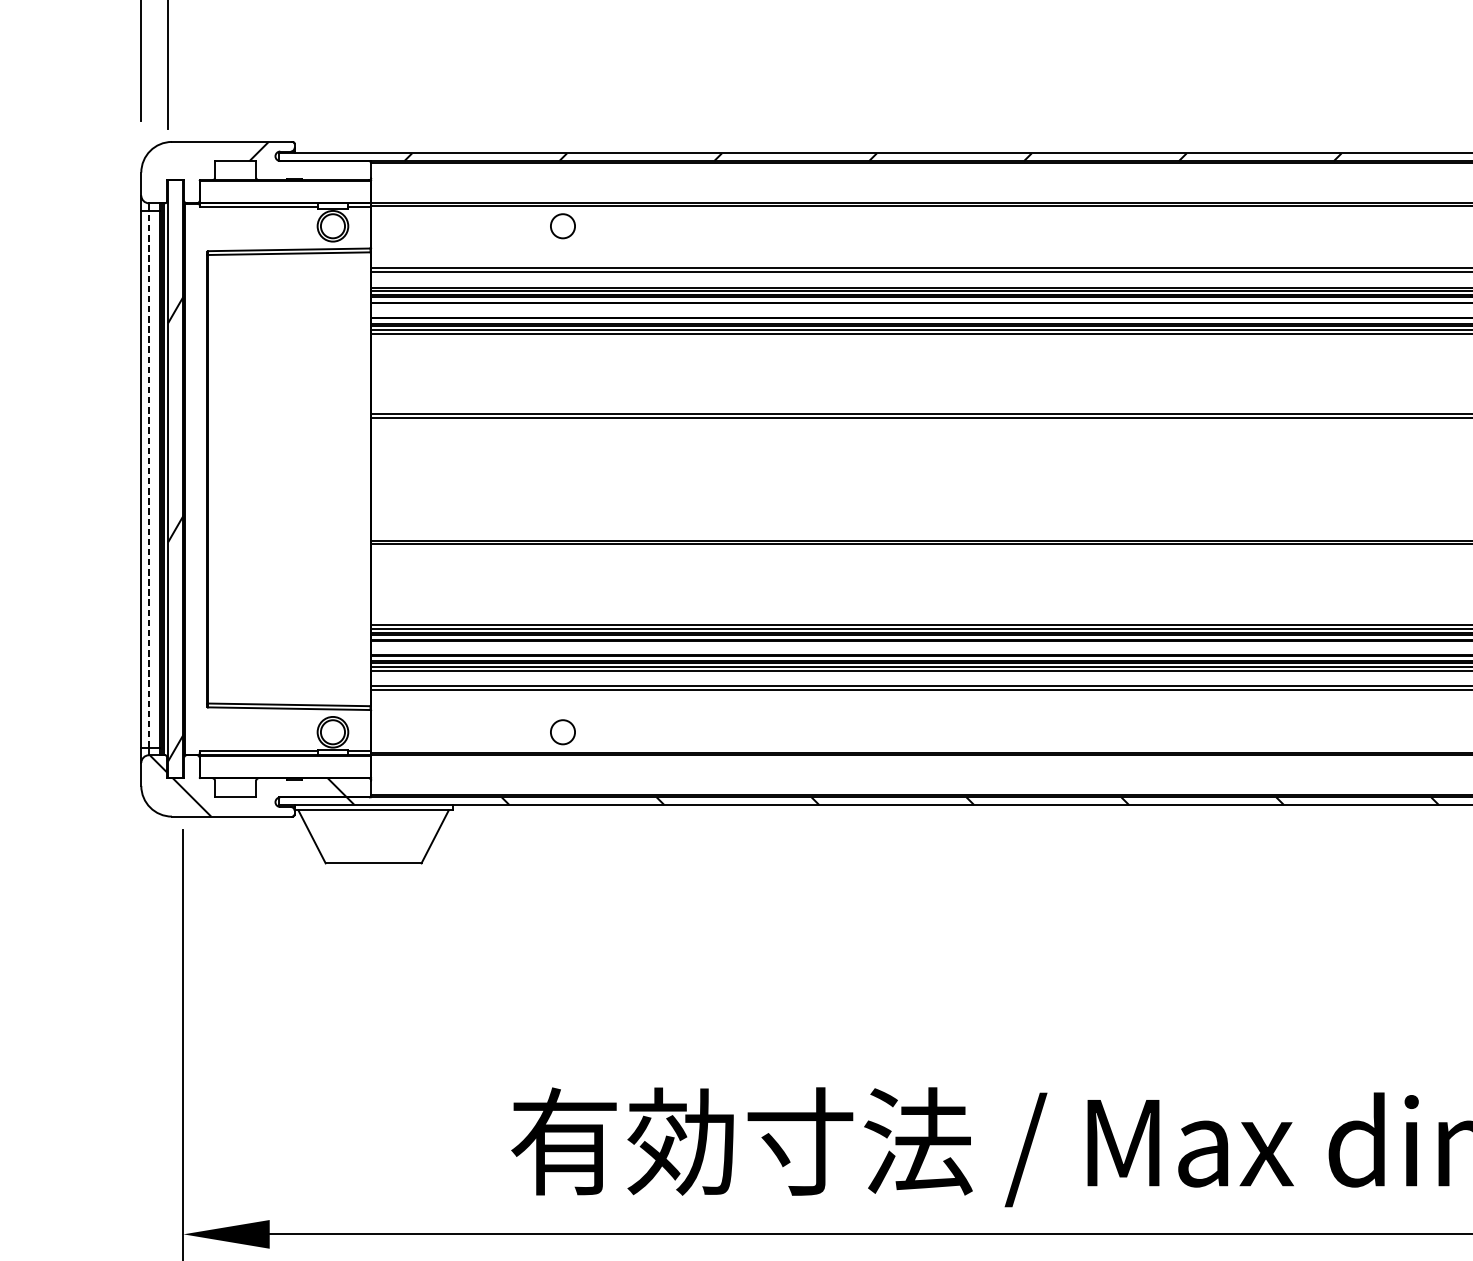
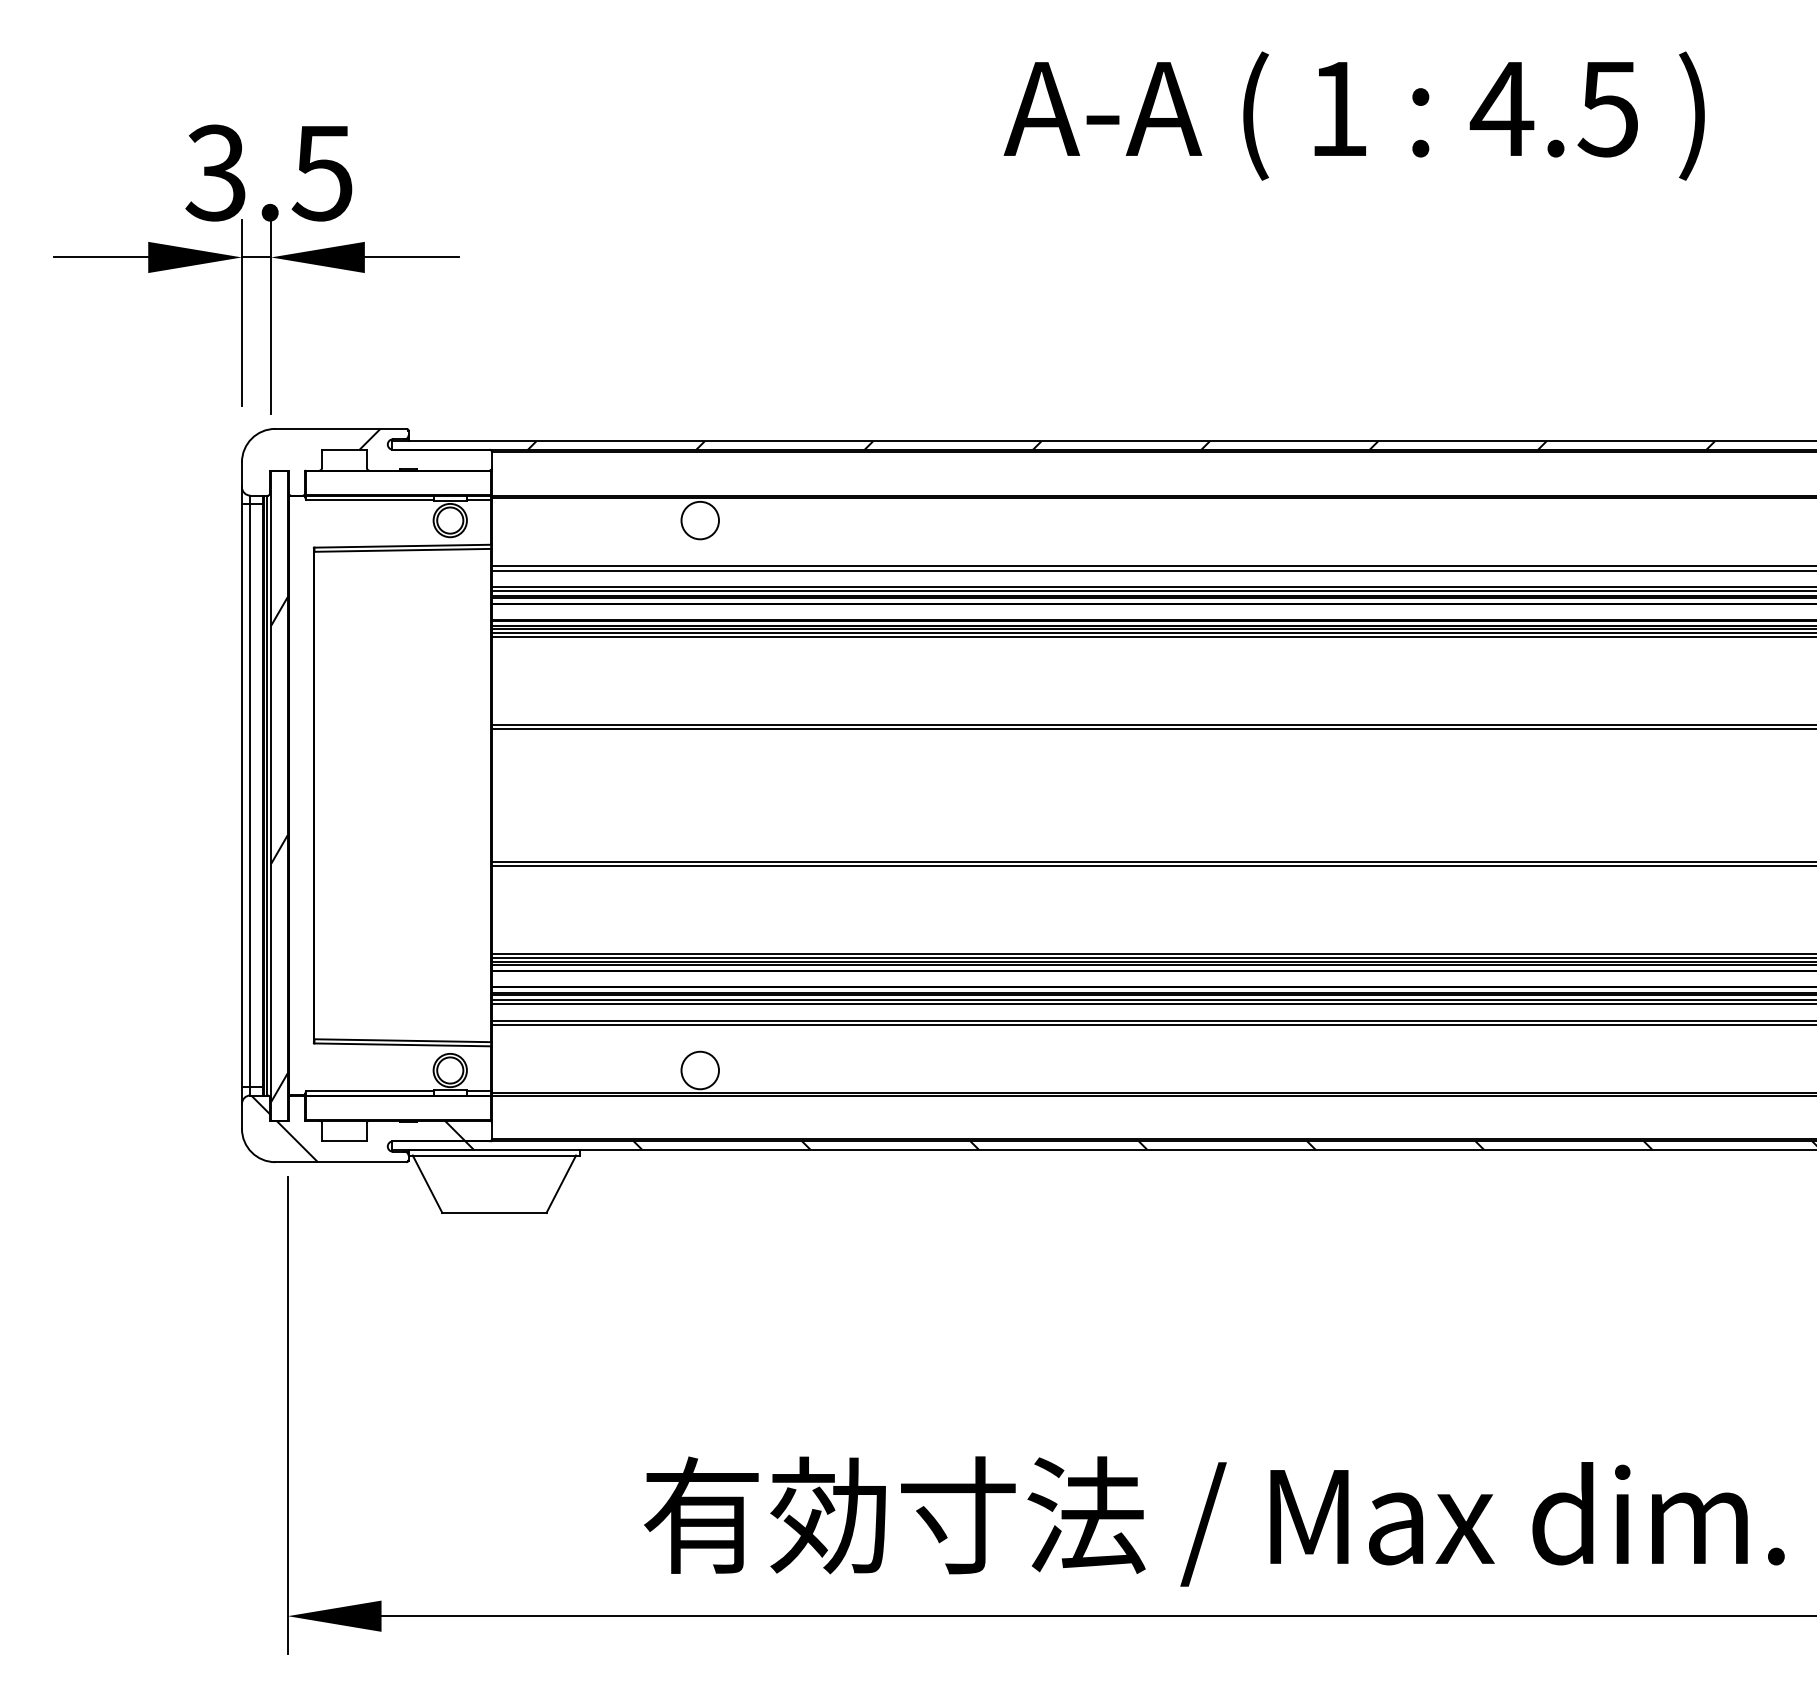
circle: (563, 226) -> (700, 520), size x1.43
line: (149, 479) -> (250, 795), dashed -> solid
circle: (563, 732) -> (700, 1070), size x1.43

